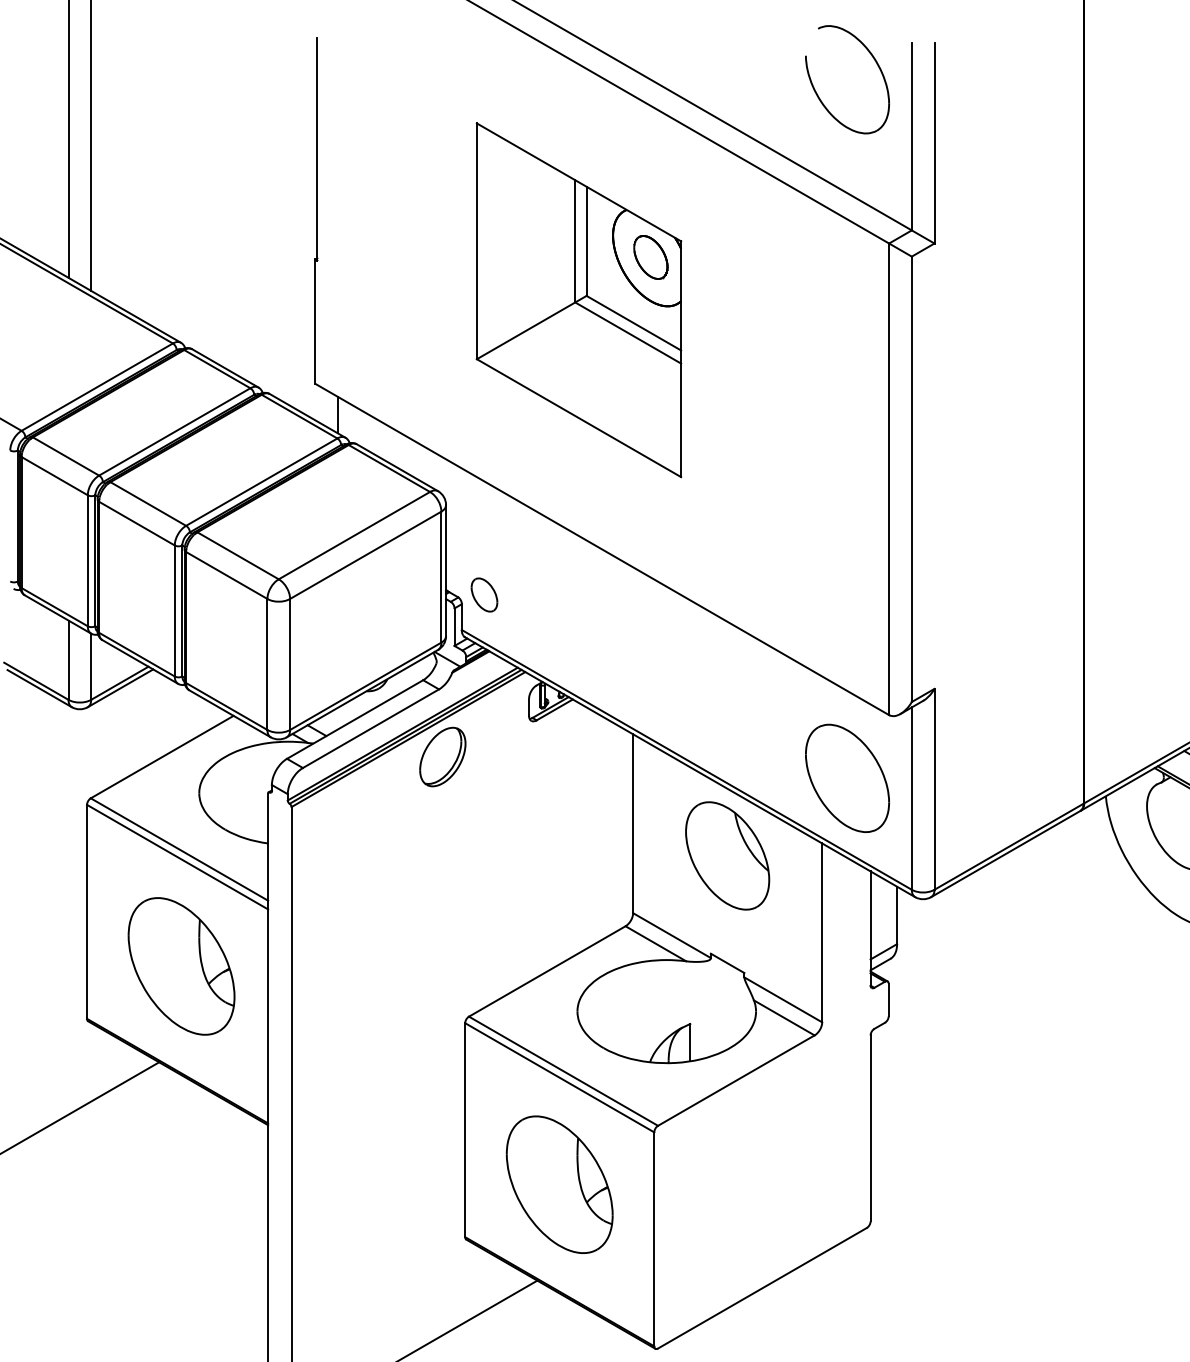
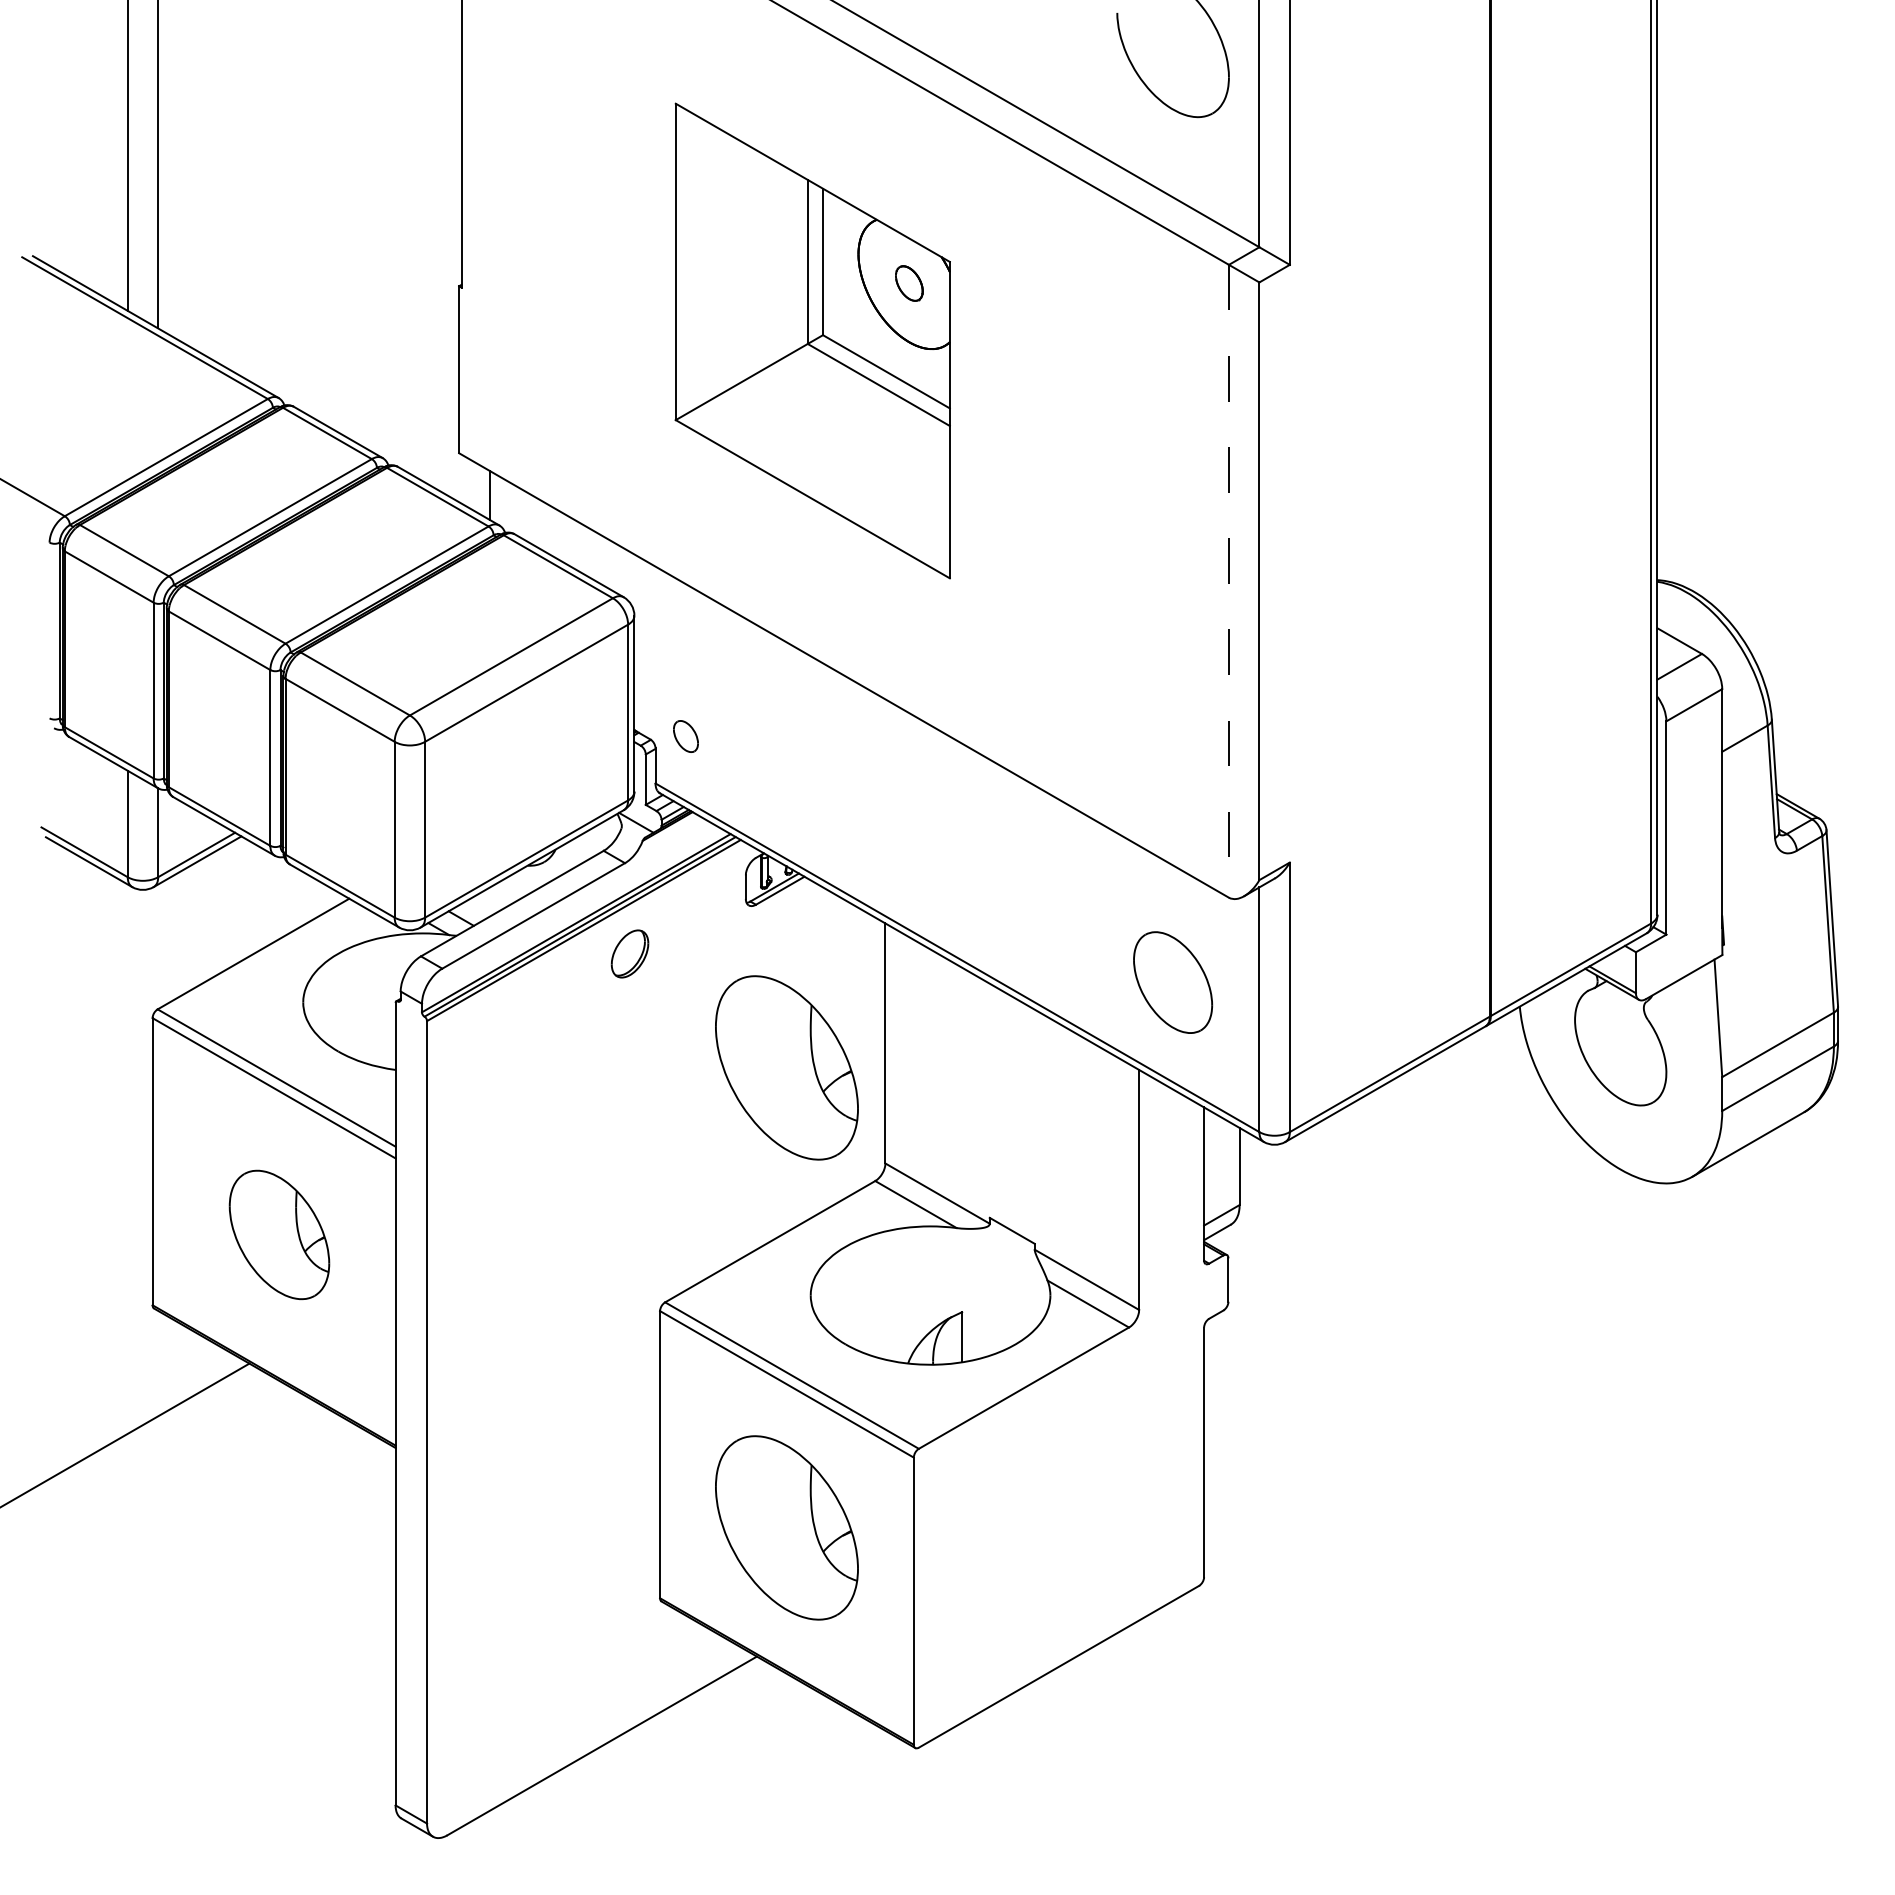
part: (651, 257) -> (909, 283), size x0.6
line: (888, 479) -> (1228, 581), solid -> dashed
part: (484, 594) -> (685, 736), size x0.7
part: (442, 756) -> (629, 953), size x0.6
part: (847, 778) -> (1172, 982), size x0.7
part: (559, 841) -> (786, 1067), added
part: (727, 855) -> (1011, 1086), removed
part: (181, 966) -> (279, 1234), size x0.7

